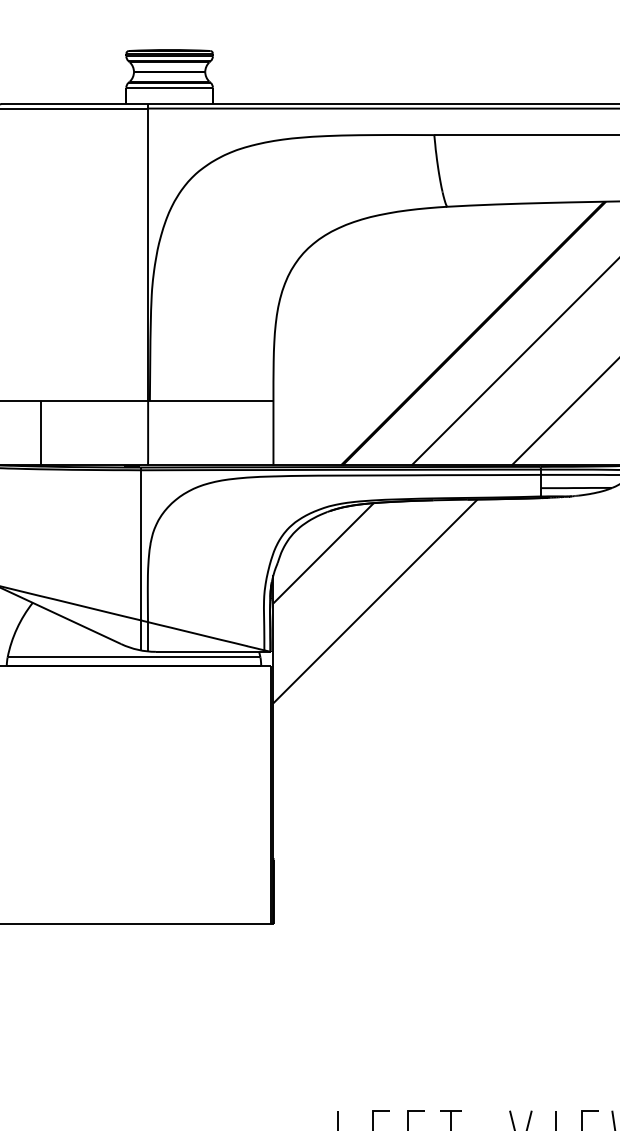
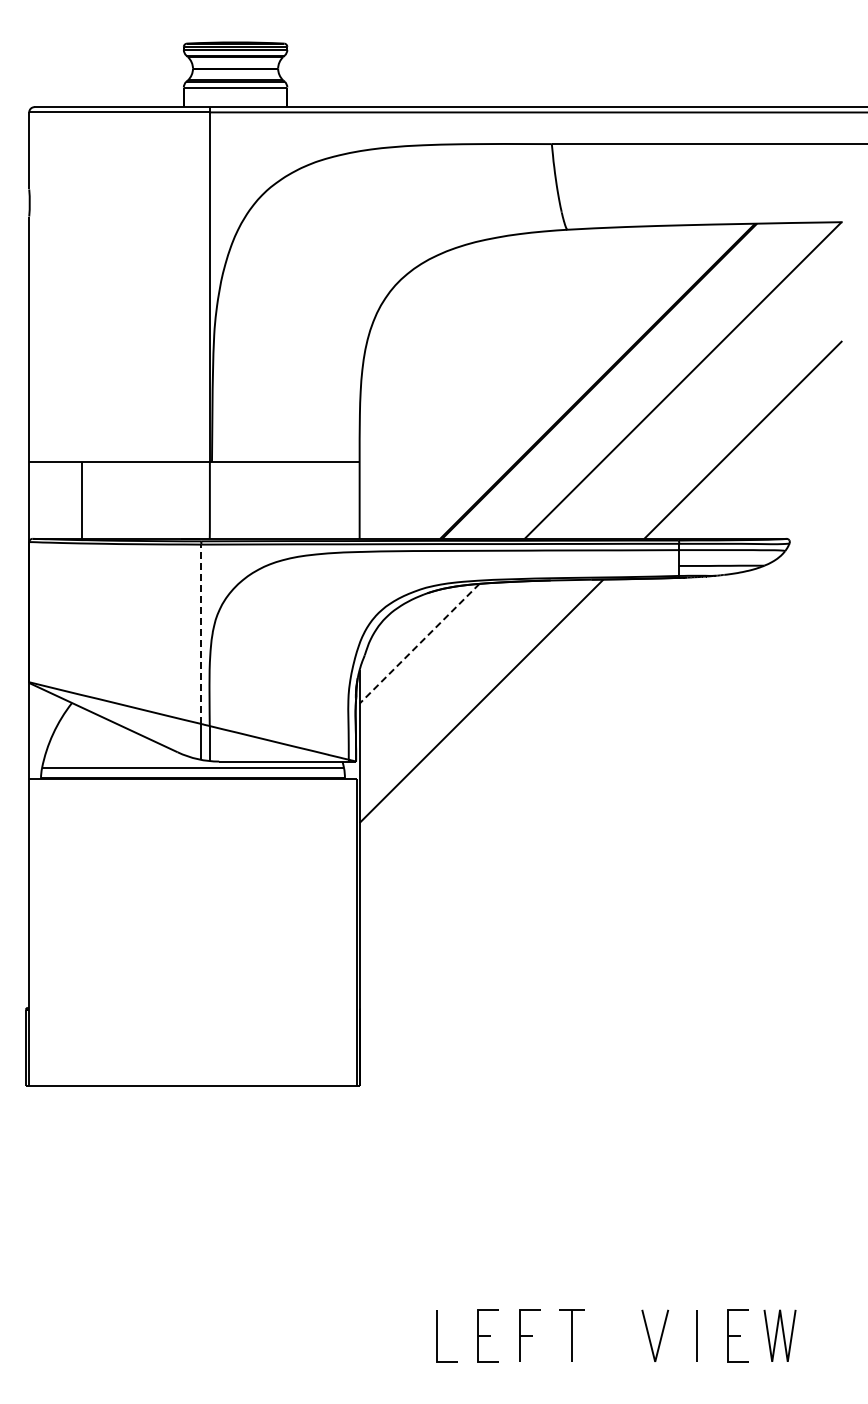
line: (141, 545) -> (201, 634), solid -> dashed
line: (323, 553) -> (419, 643), solid -> dashed

